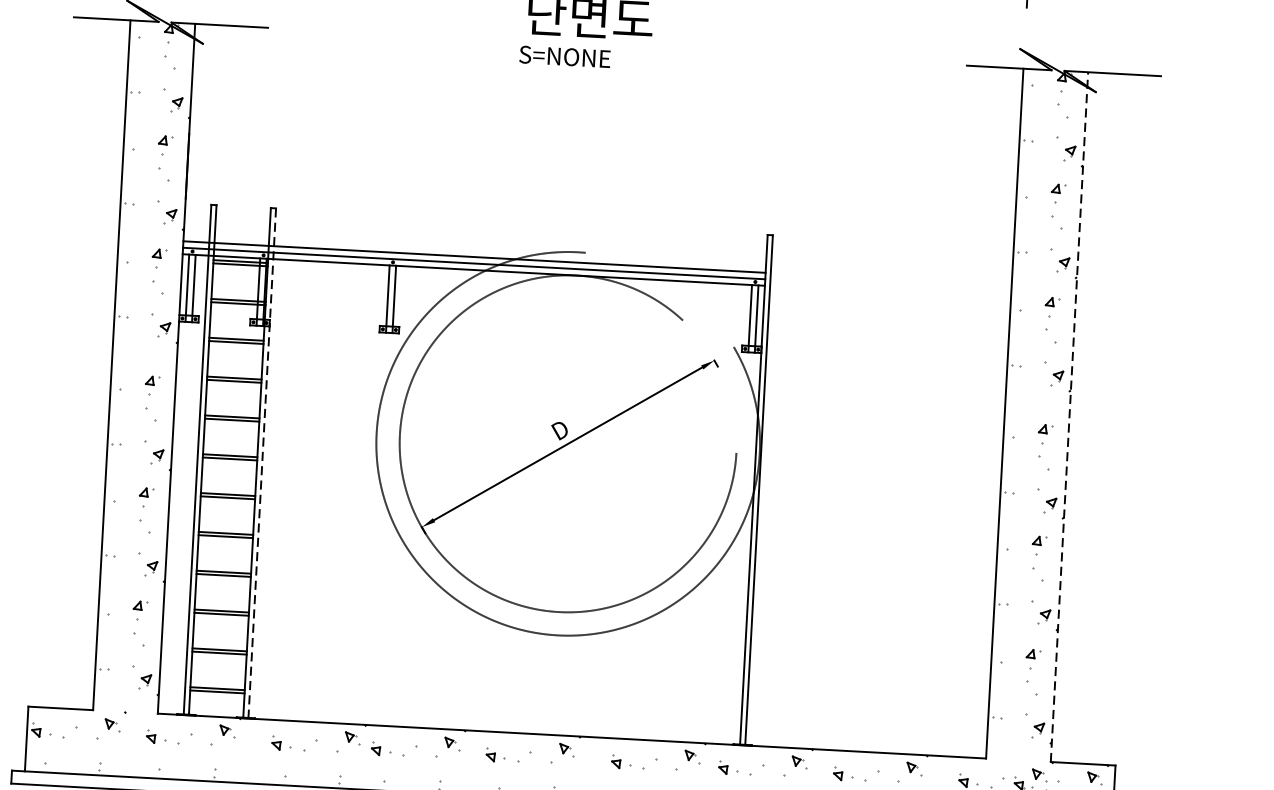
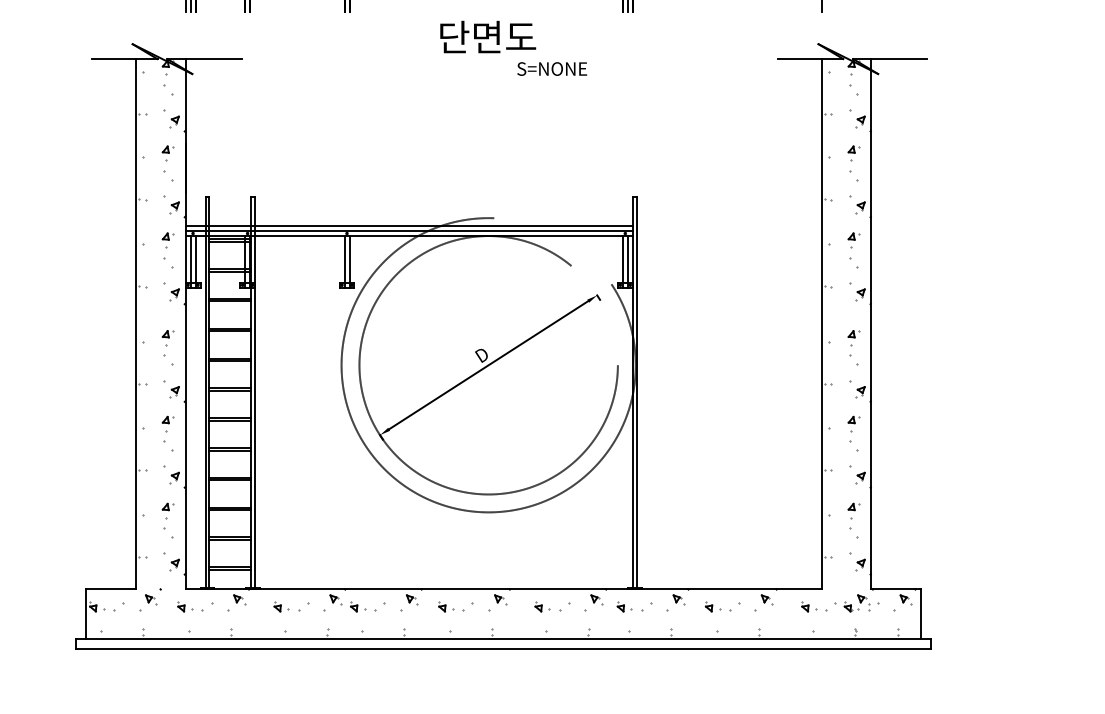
text: (564, 56) -> (551, 68), moved
line: (1069, 417) -> (871, 324), dashed -> solid
line: (262, 462) -> (255, 392), dashed -> solid

